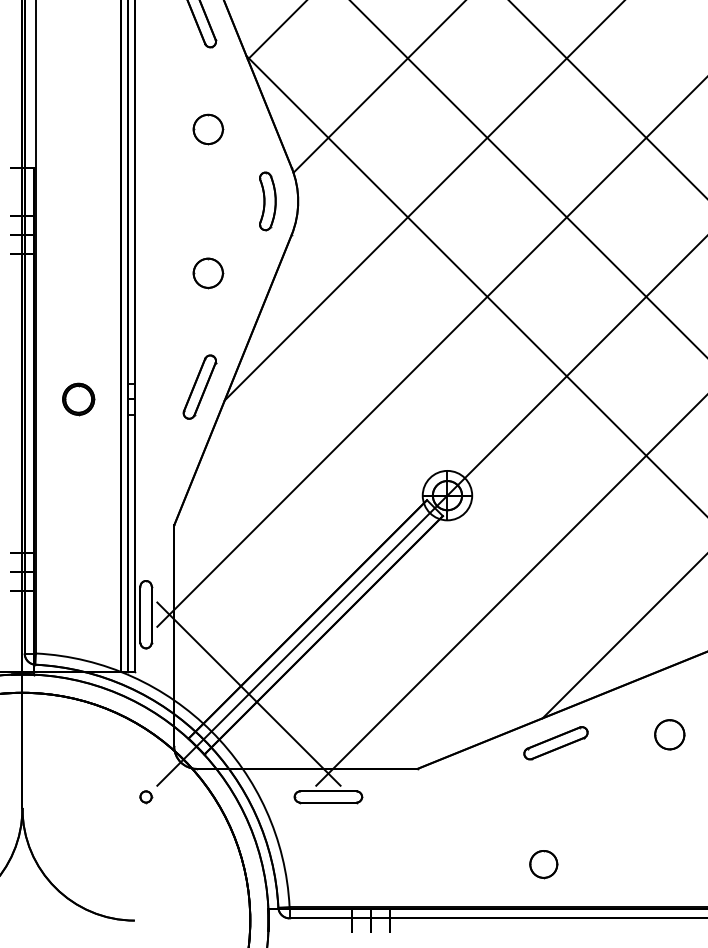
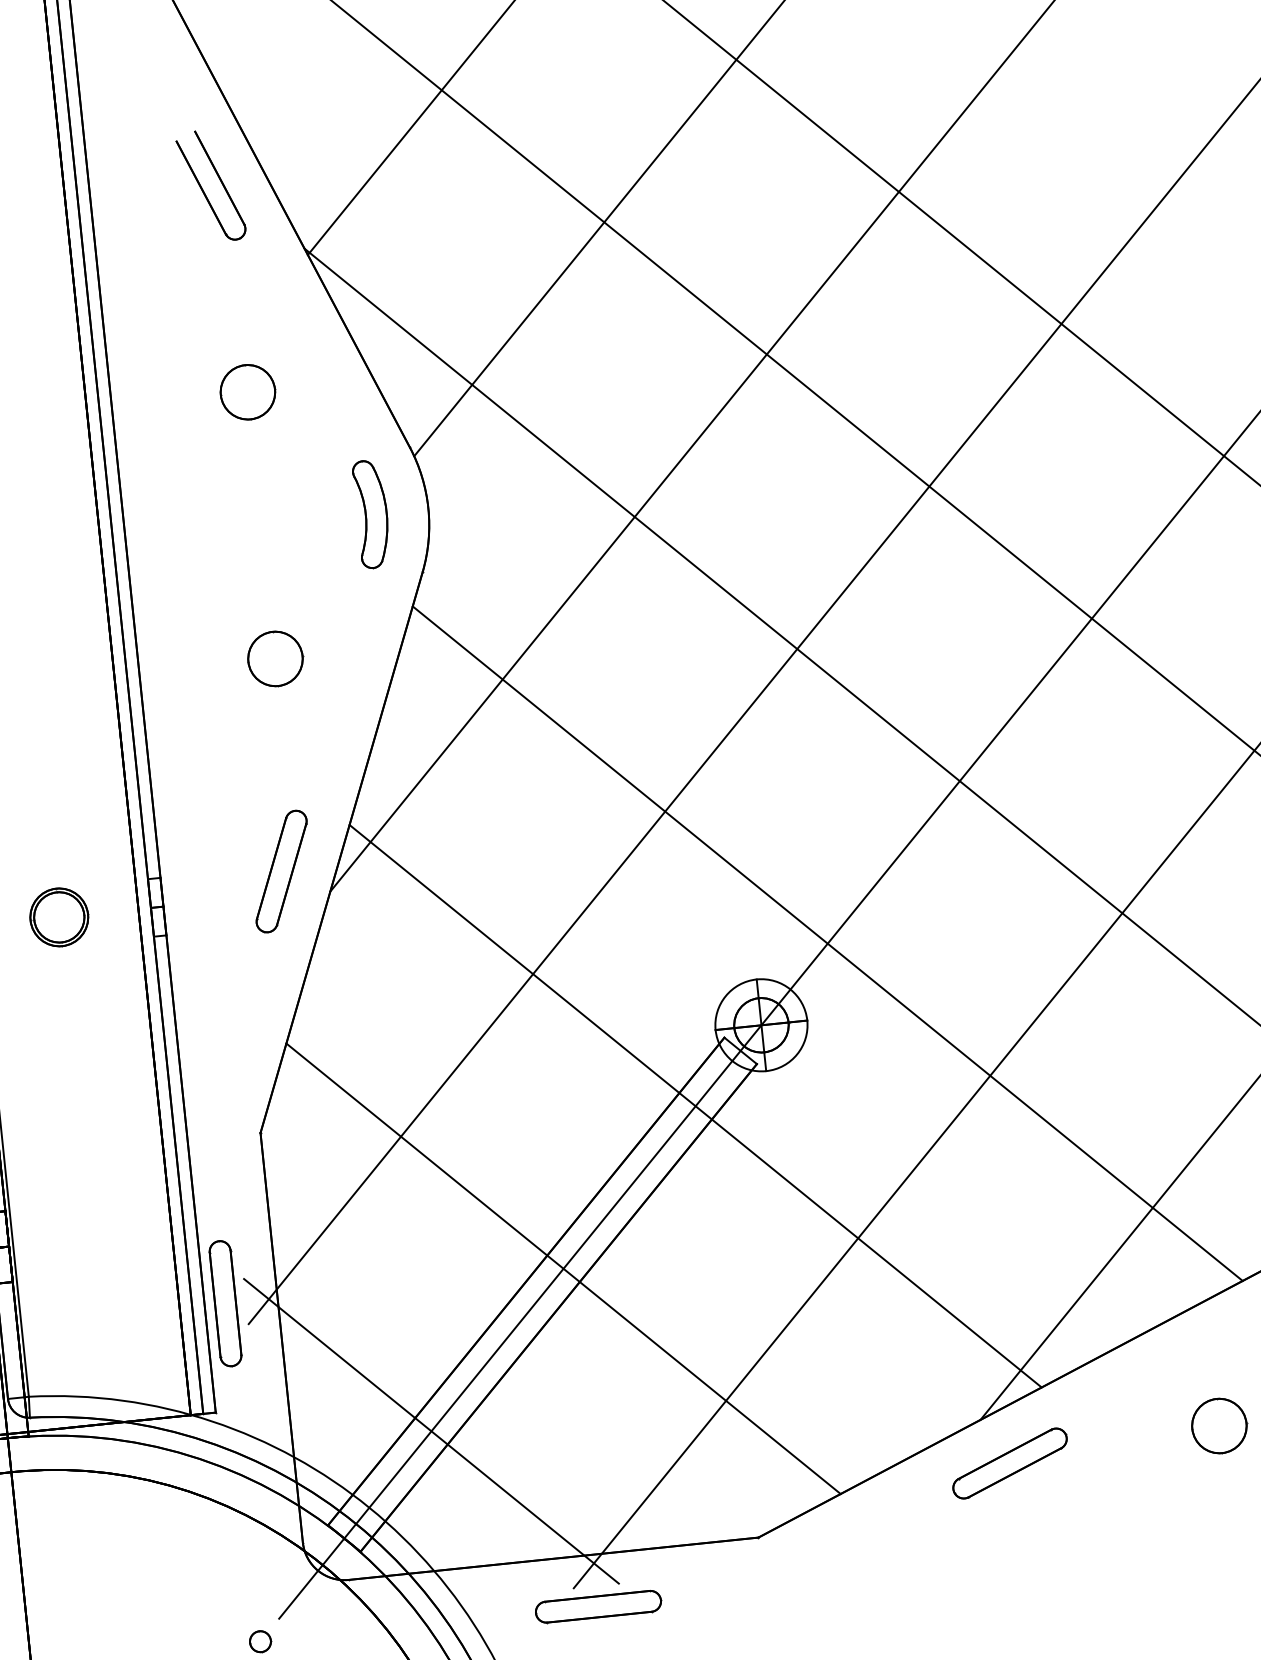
line: (487, 455) -> (827, 943), added
line: (407, 535) -> (694, 1106), added
line: (327, 614) -> (561, 1268), added

